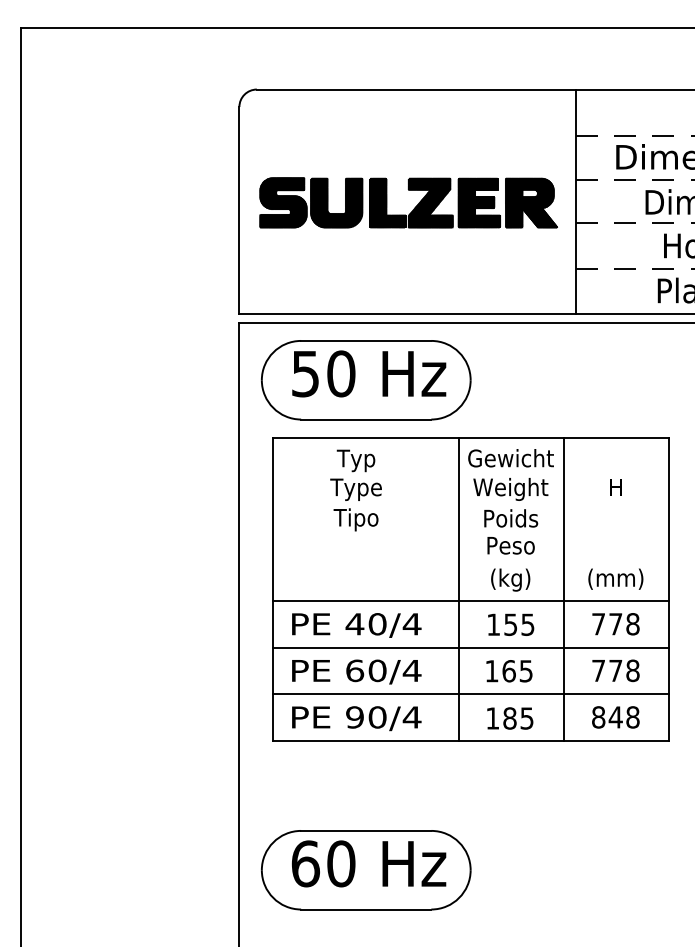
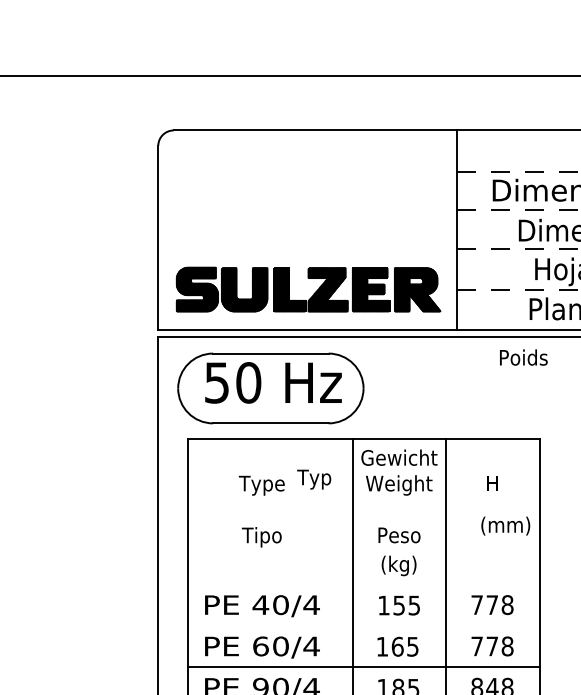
part: (414, 207) -> (313, 293), moved
text: (355, 460) -> (313, 479), moved
text: (511, 518) -> (524, 357), moved
text: (355, 519) -> (261, 536), moved
text: (615, 578) -> (505, 525), moved
line: (471, 600) -> (364, 584), removed
line: (471, 647) -> (364, 625), removed

